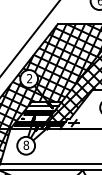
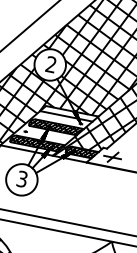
text: (26, 145) -> (22, 179), 8 -> 3

